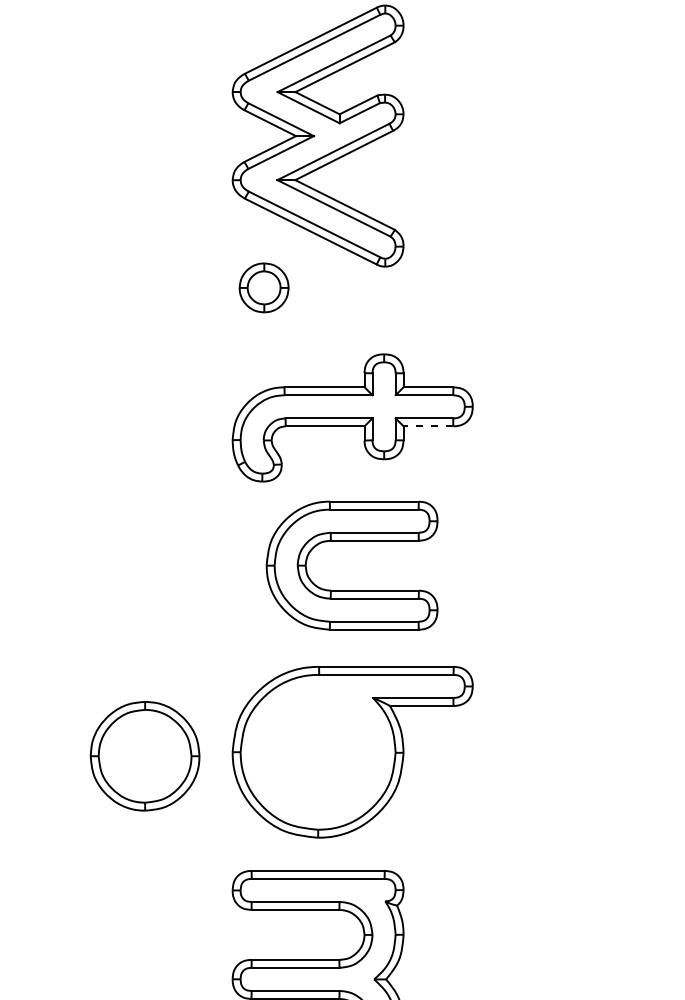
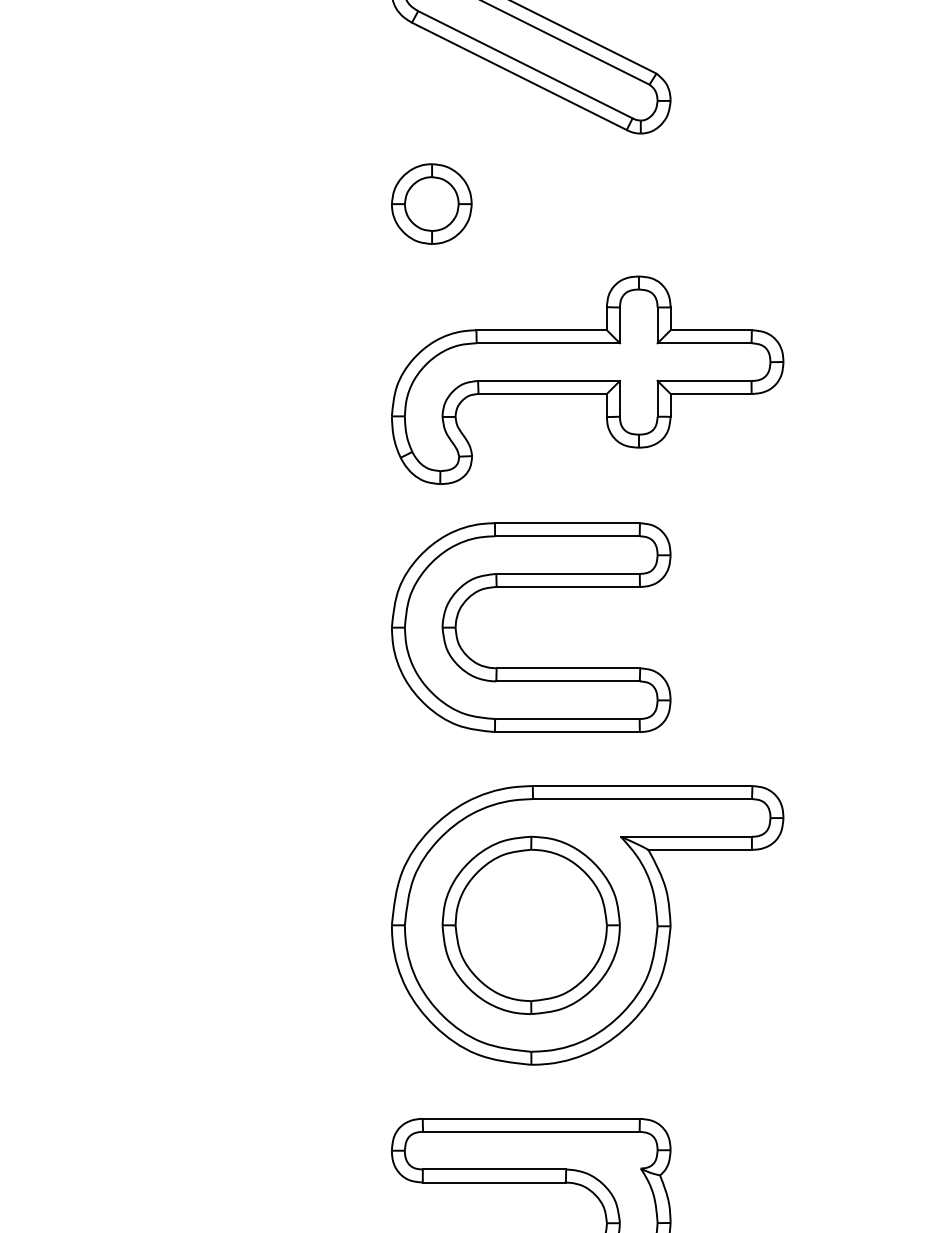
part: (263, 287) -> (430, 203), moved
line: (428, 426) -> (711, 394), dashed -> solid
part: (351, 541) -> (530, 588), moved
part: (144, 756) -> (530, 925), moved

